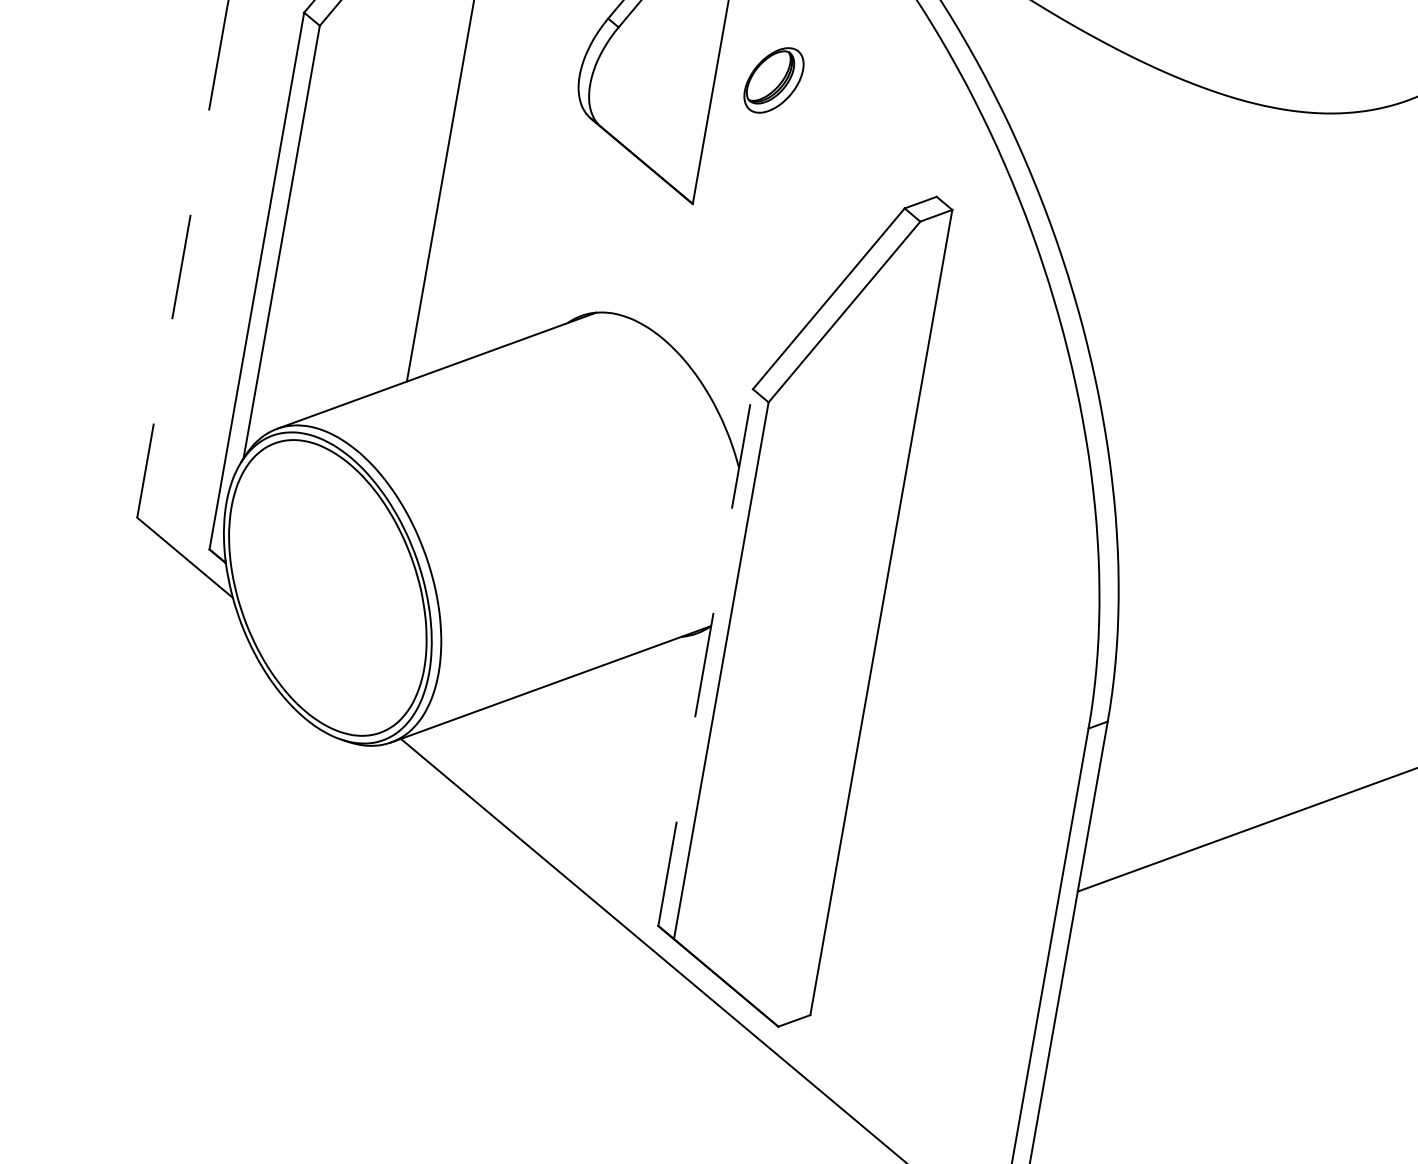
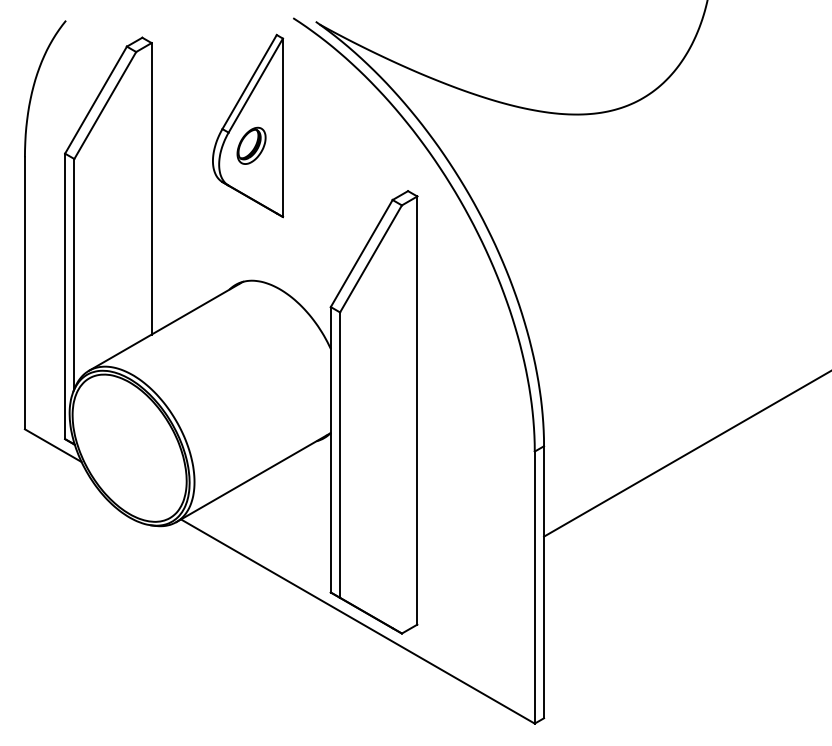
part: (773, 79) -> (251, 145), moved
line: (181, 262) -> (24, 293), dashed -> solid
line: (705, 656) -> (330, 449), dashed -> solid

